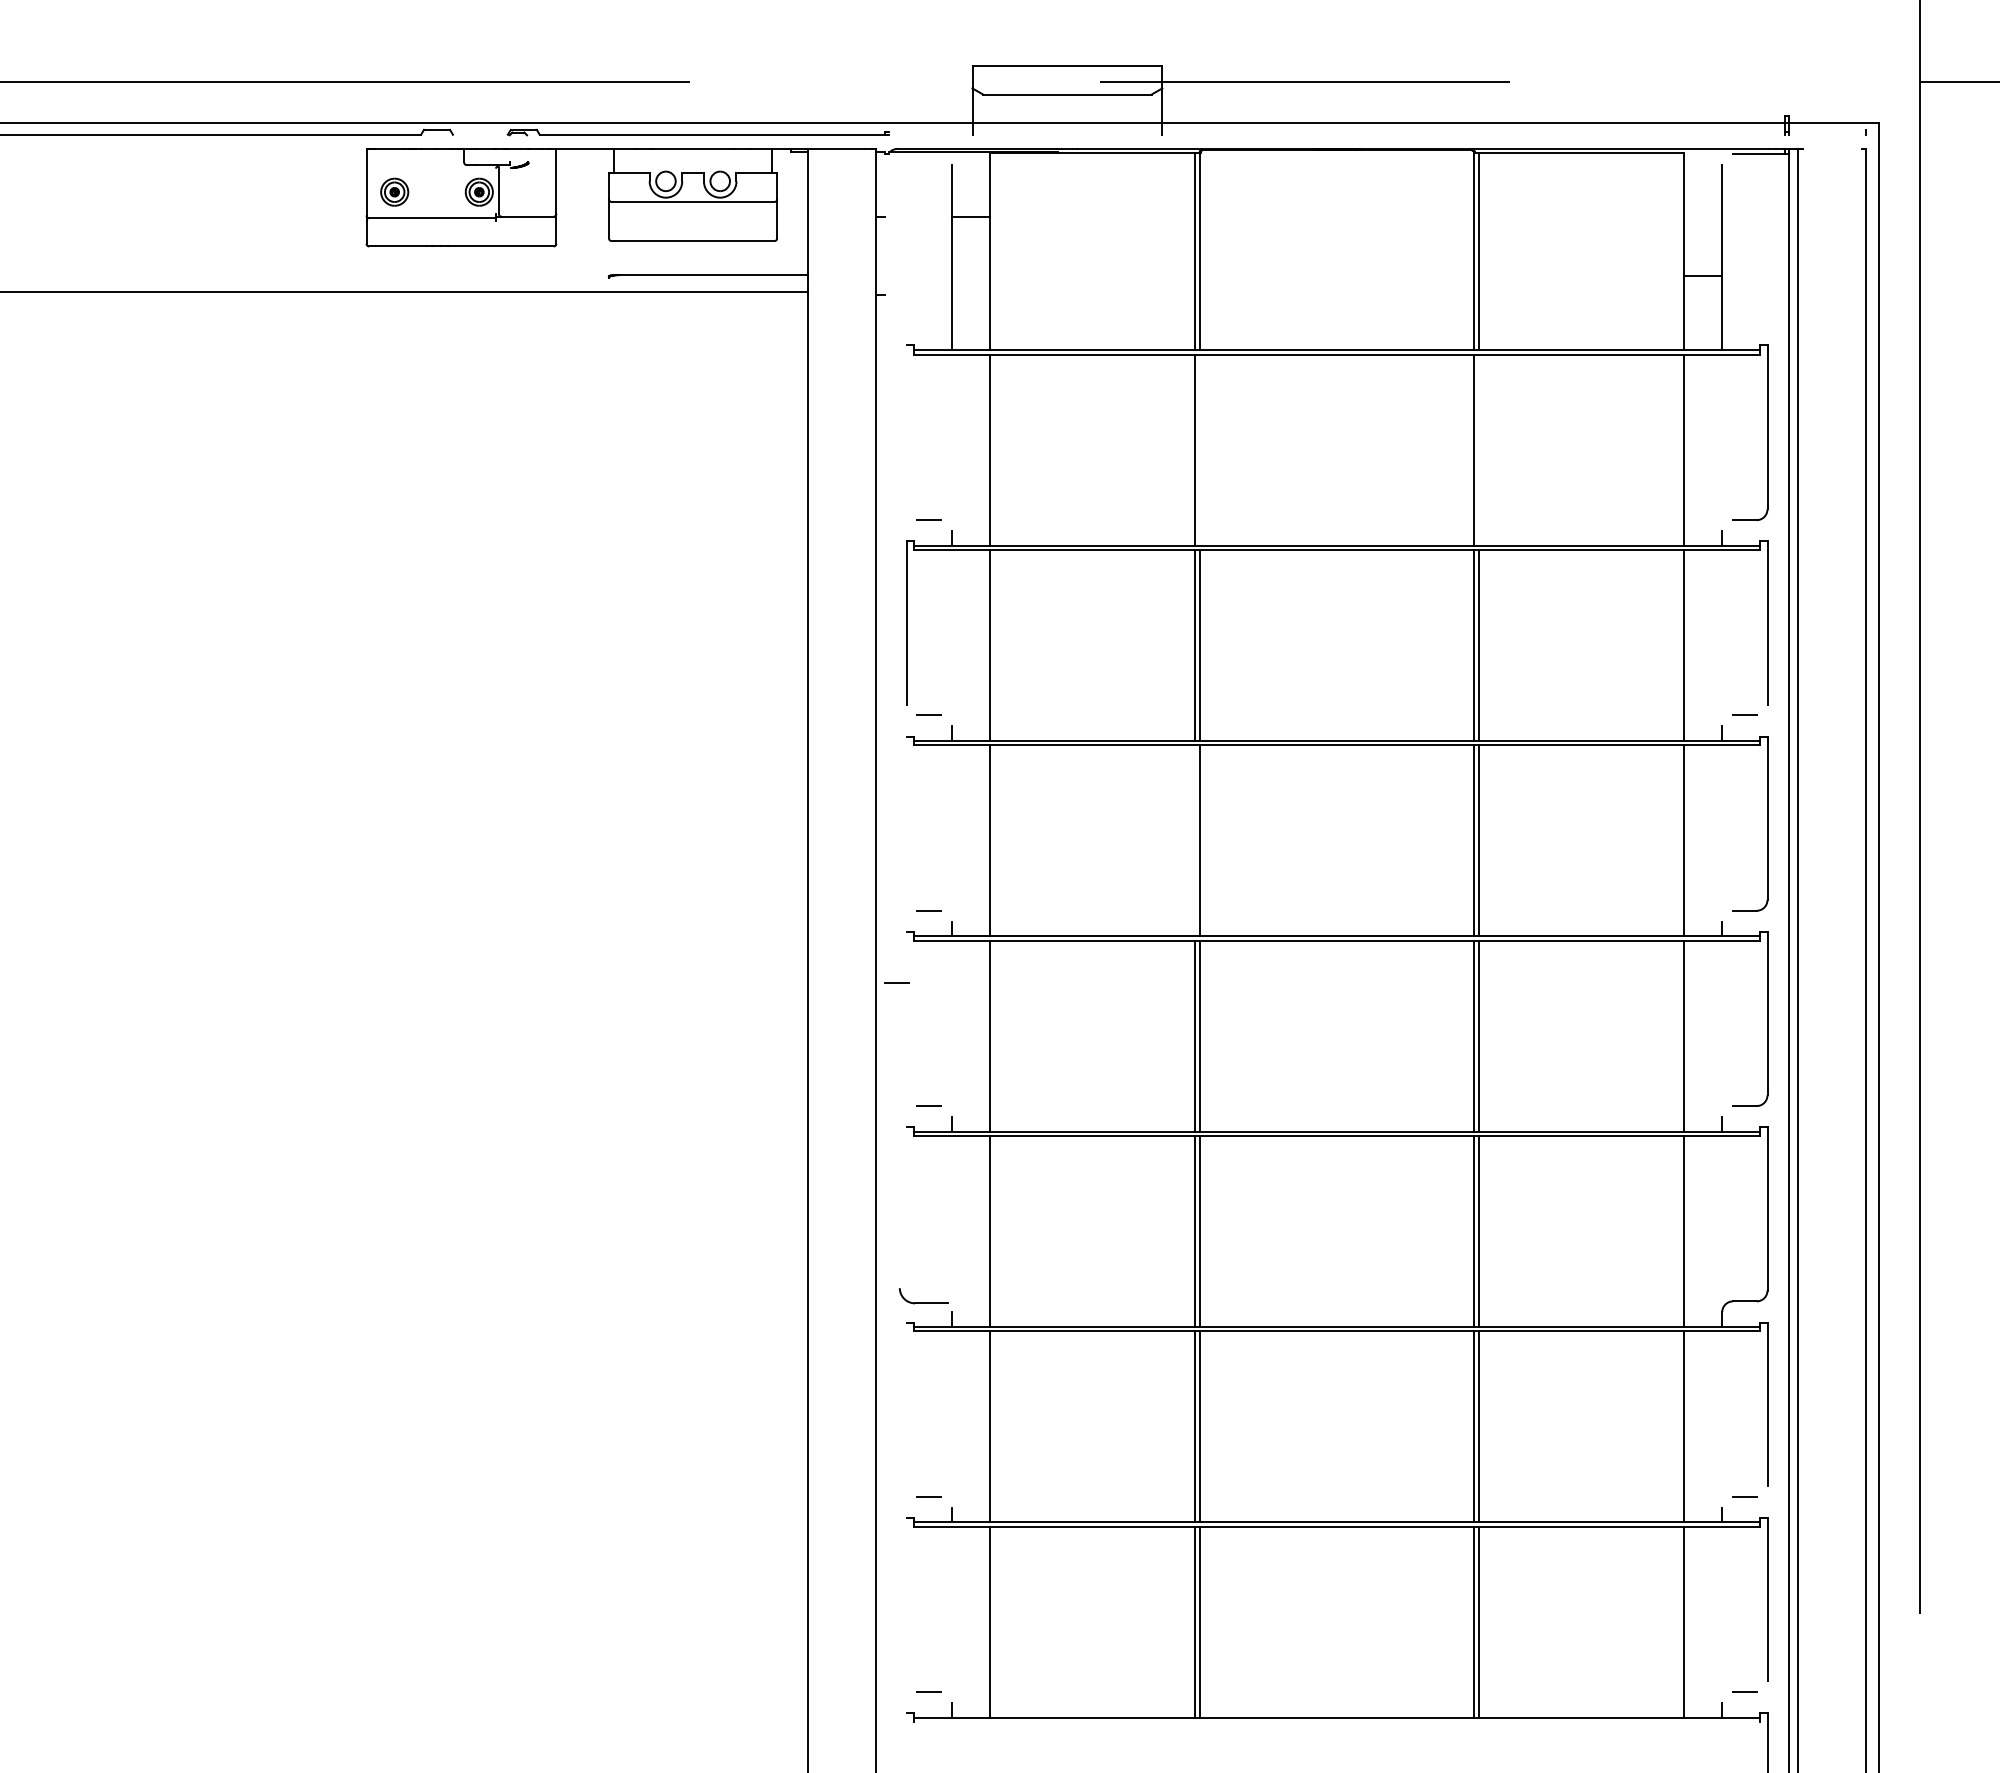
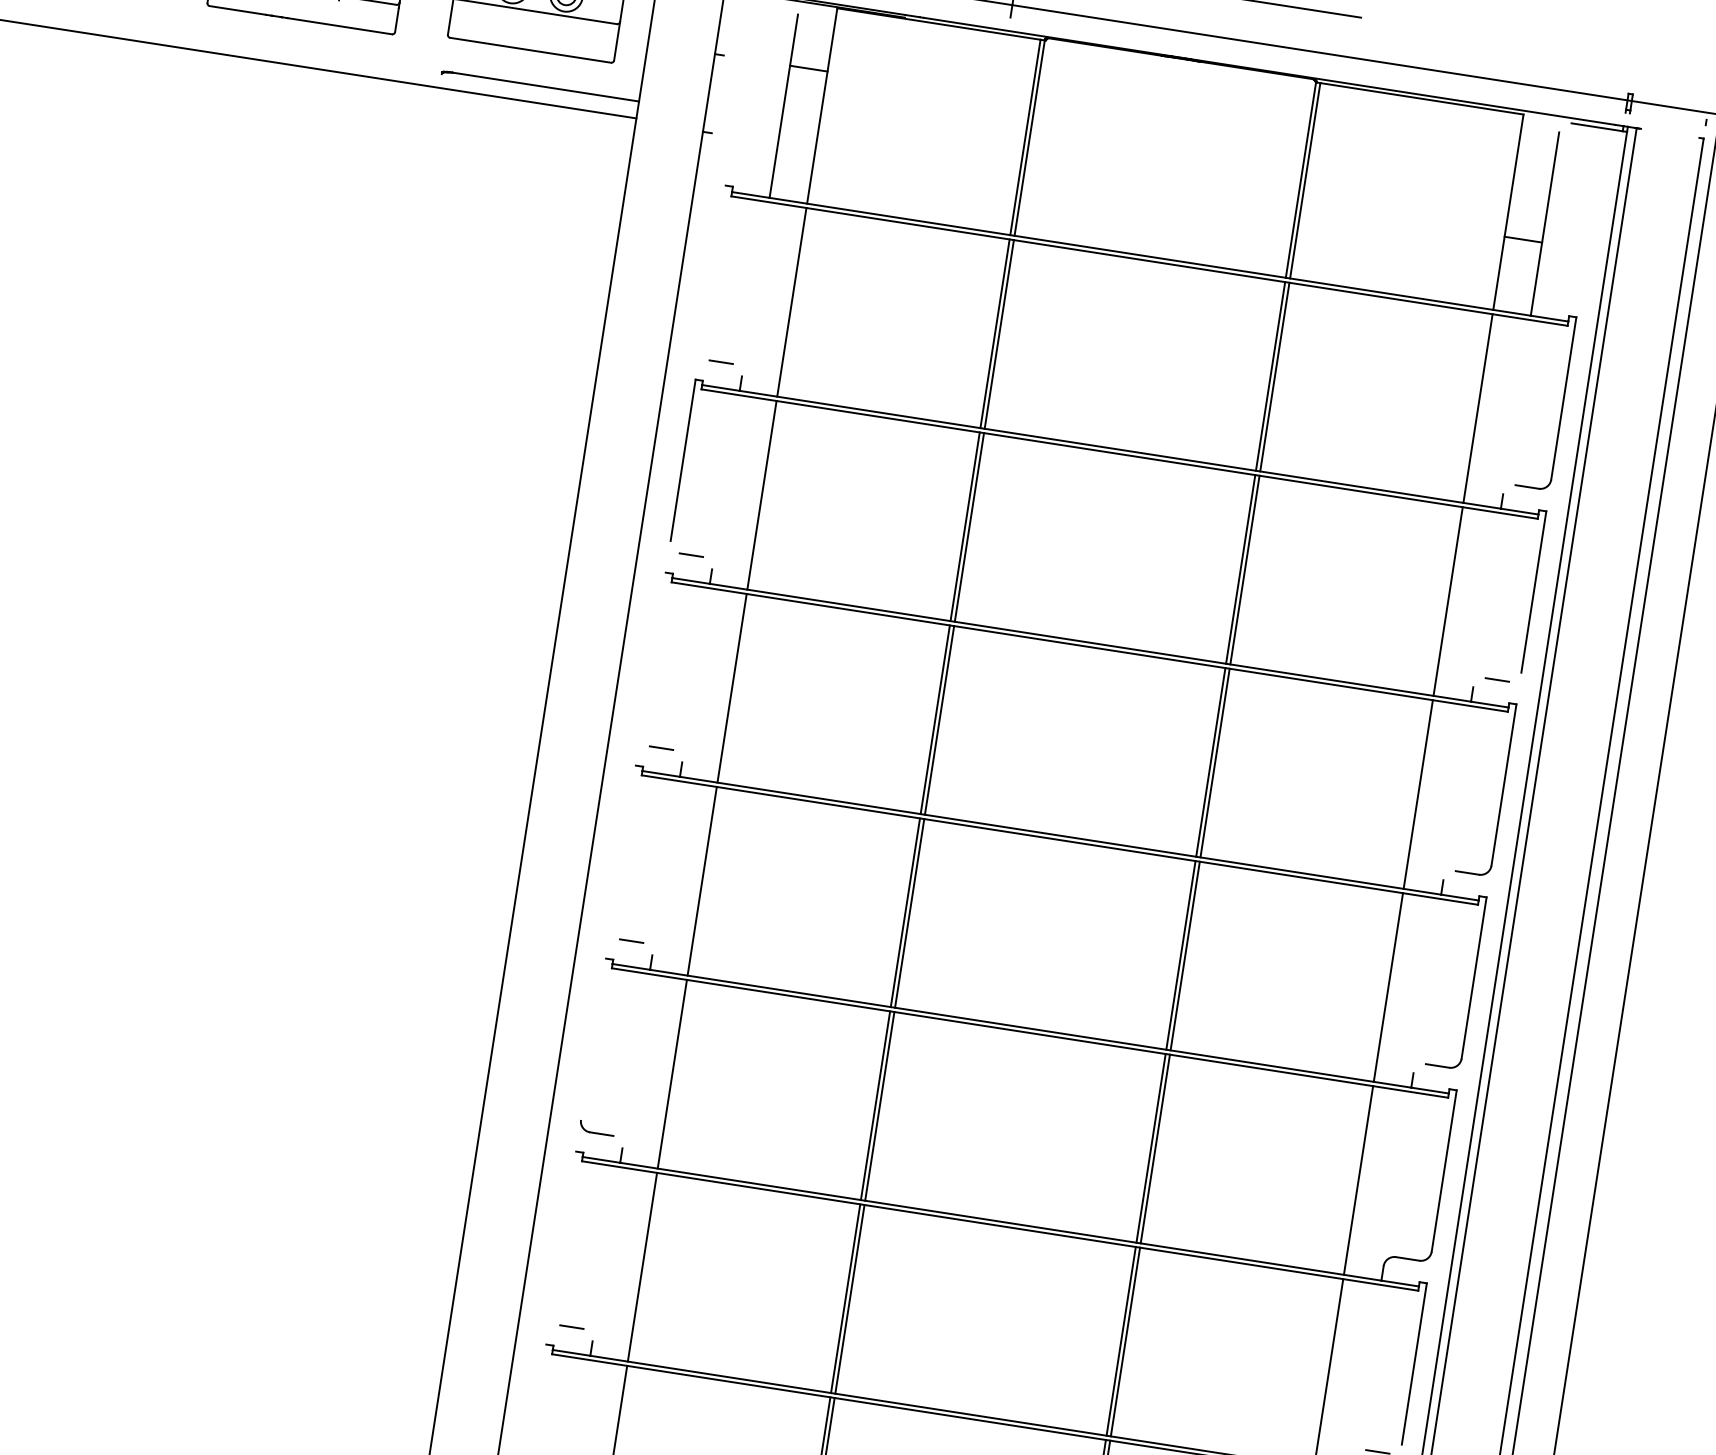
line: (1199, 449) -> (999, 333), added
line: (1478, 449) -> (1274, 376), added
line: (1195, 840) -> (935, 719), added
line: (896, 982) -> (618, 814), removed
part: (923, 1296) -> (596, 1128), size x0.71

